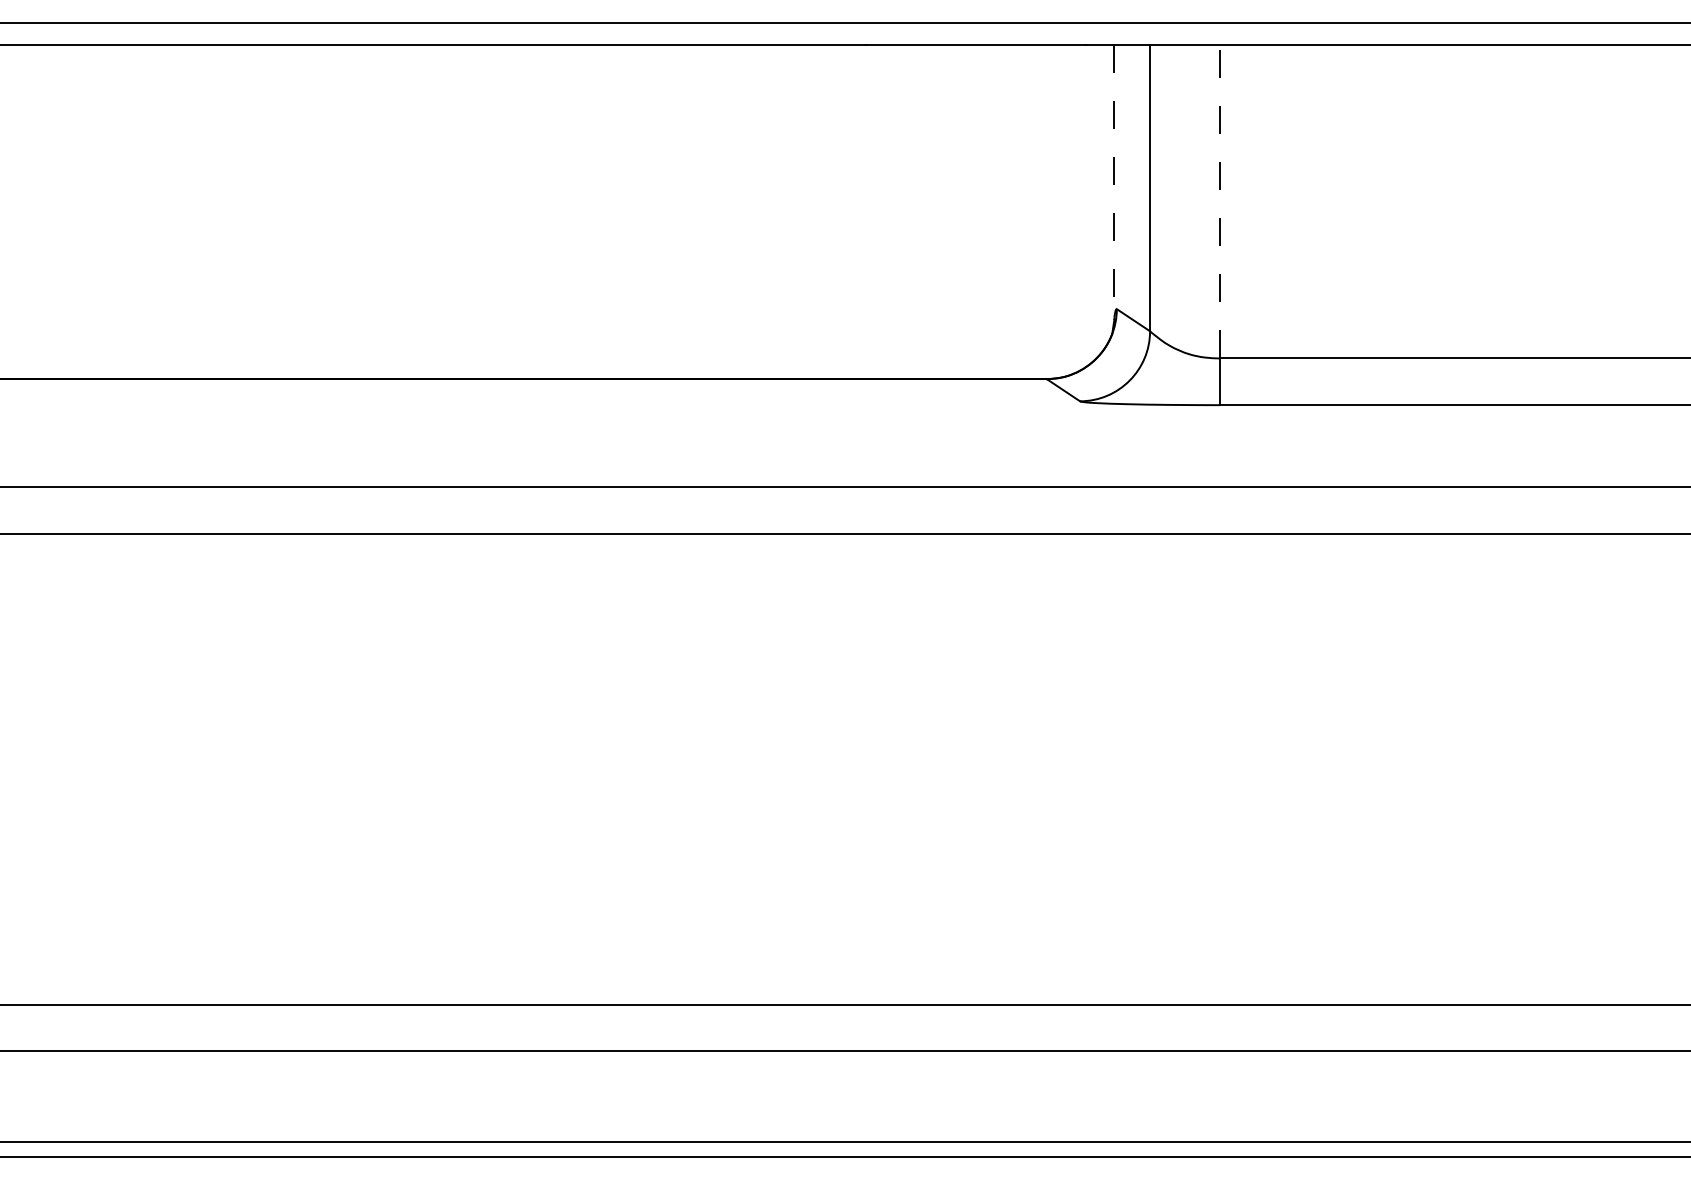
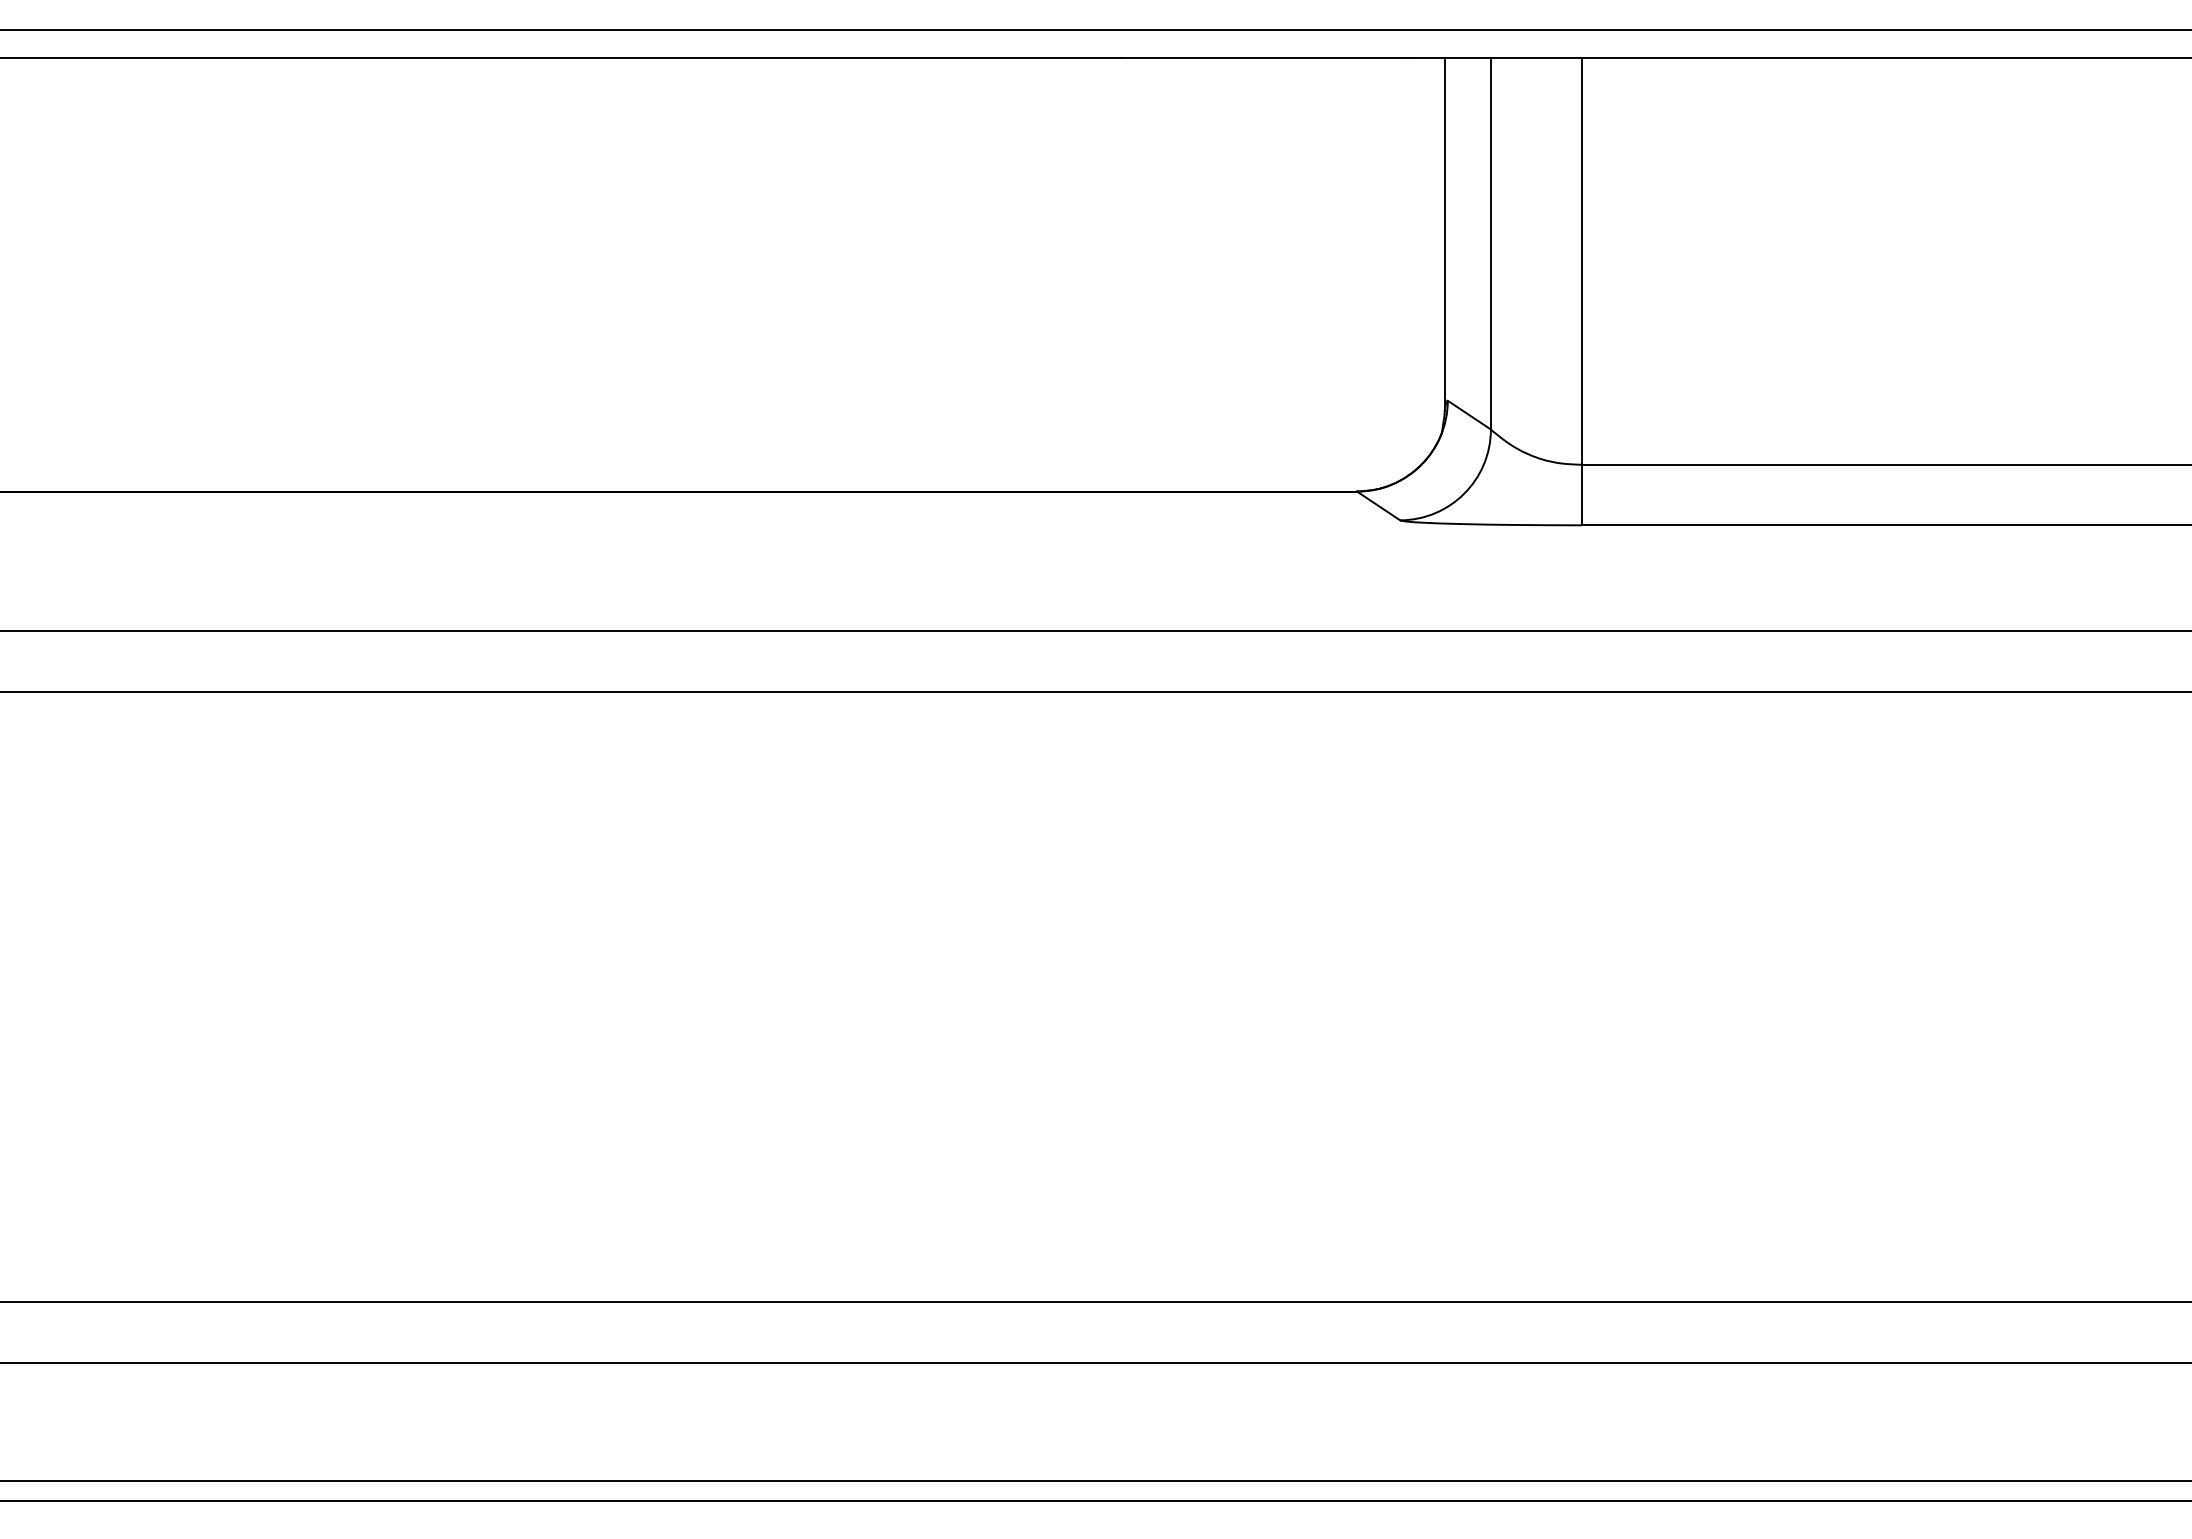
line: (1114, 181) -> (1444, 235), dashed -> solid
line: (1220, 201) -> (1582, 261), dashed -> solid

